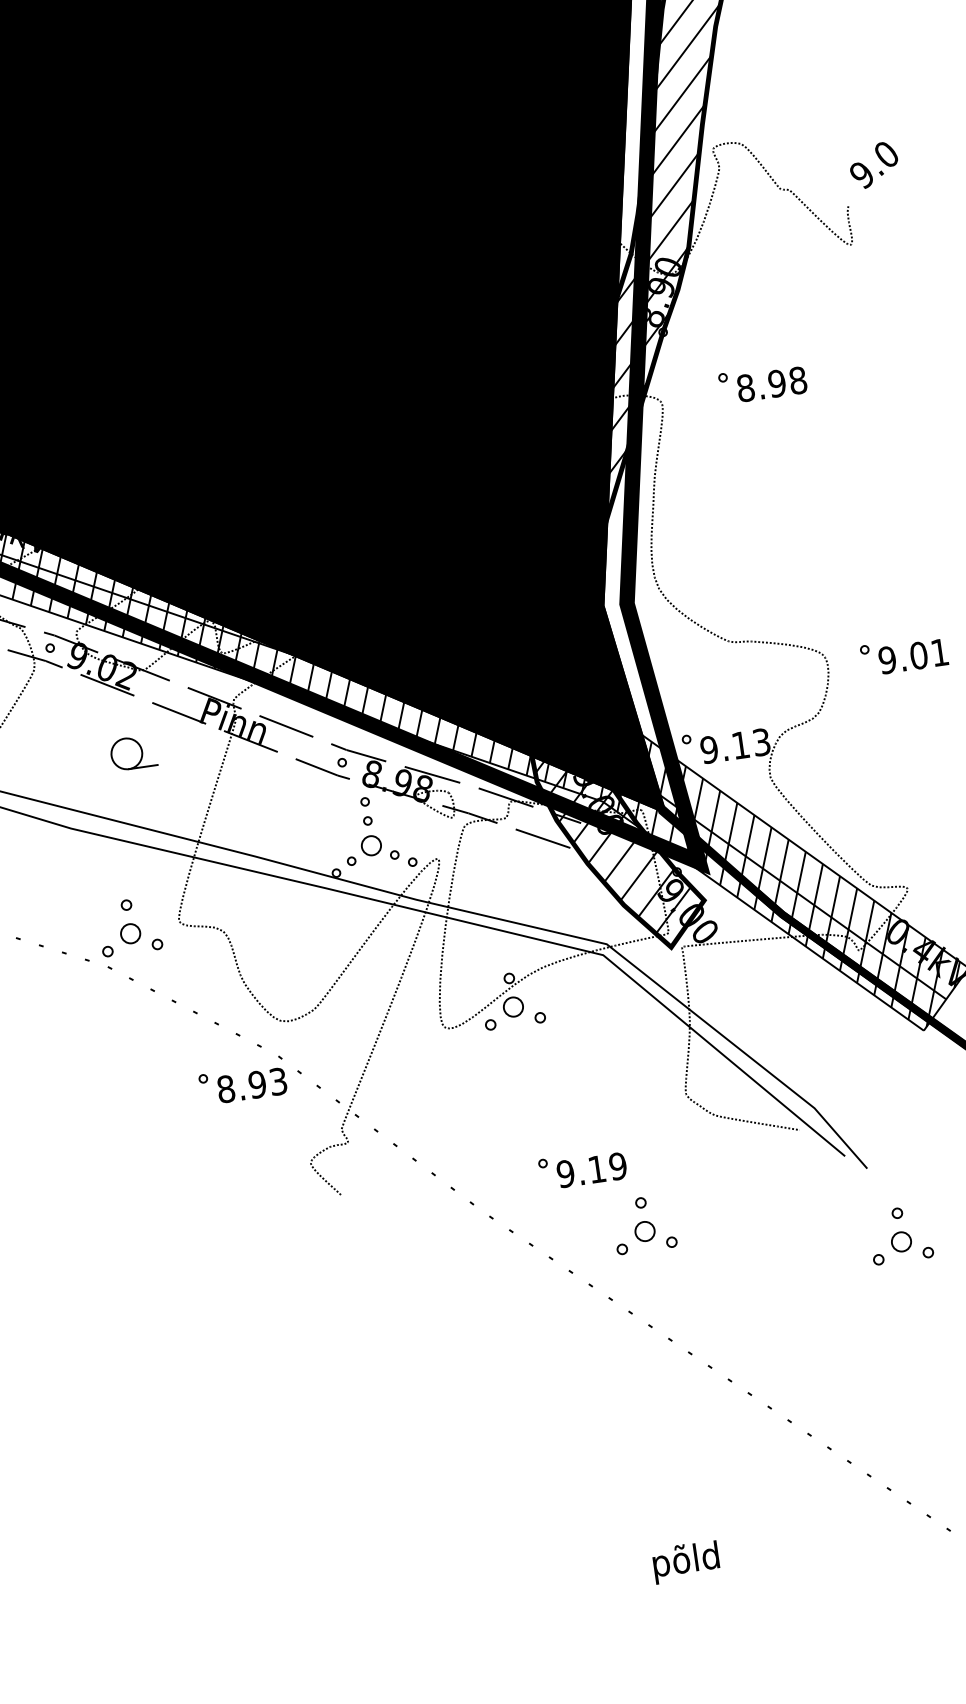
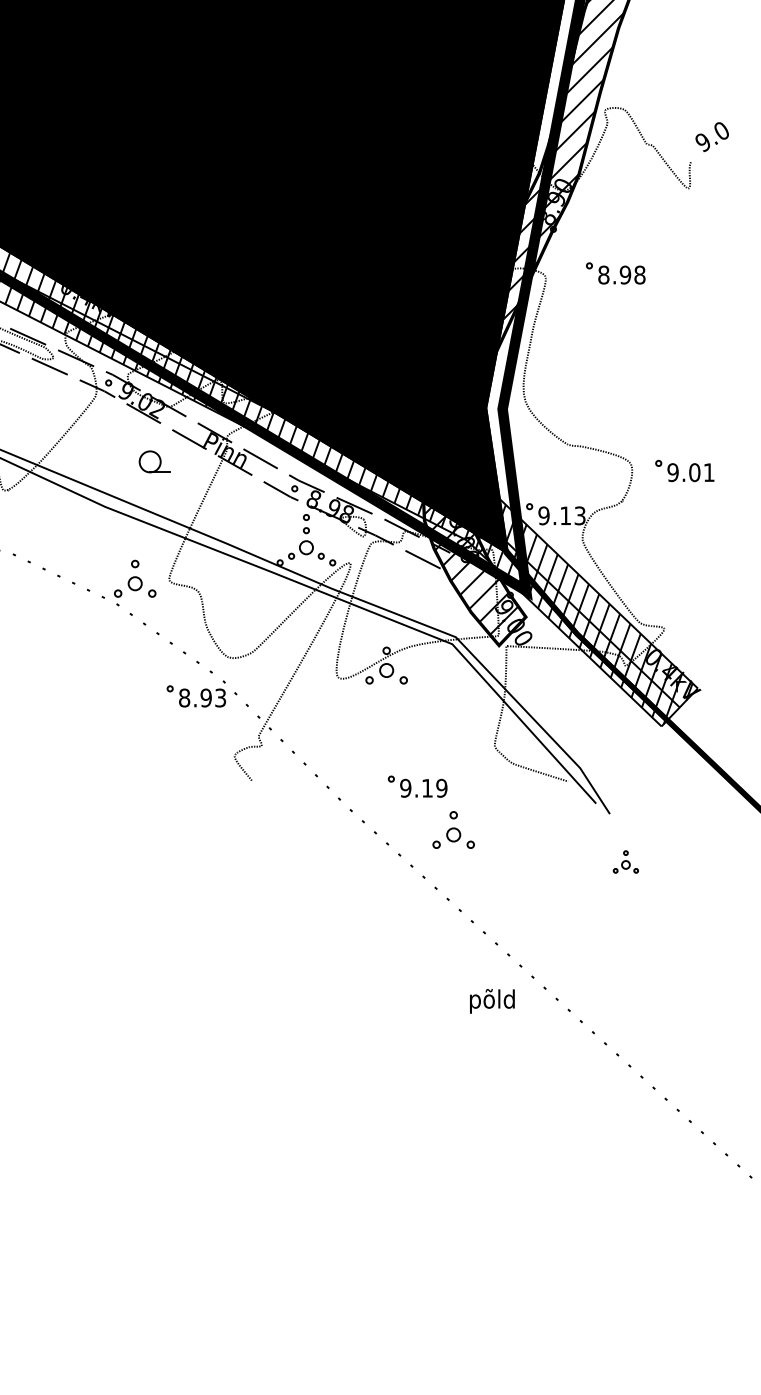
part: (899, 1234) -> (625, 861), size x0.6
text: (686, 1562) -> (492, 1001), moved

